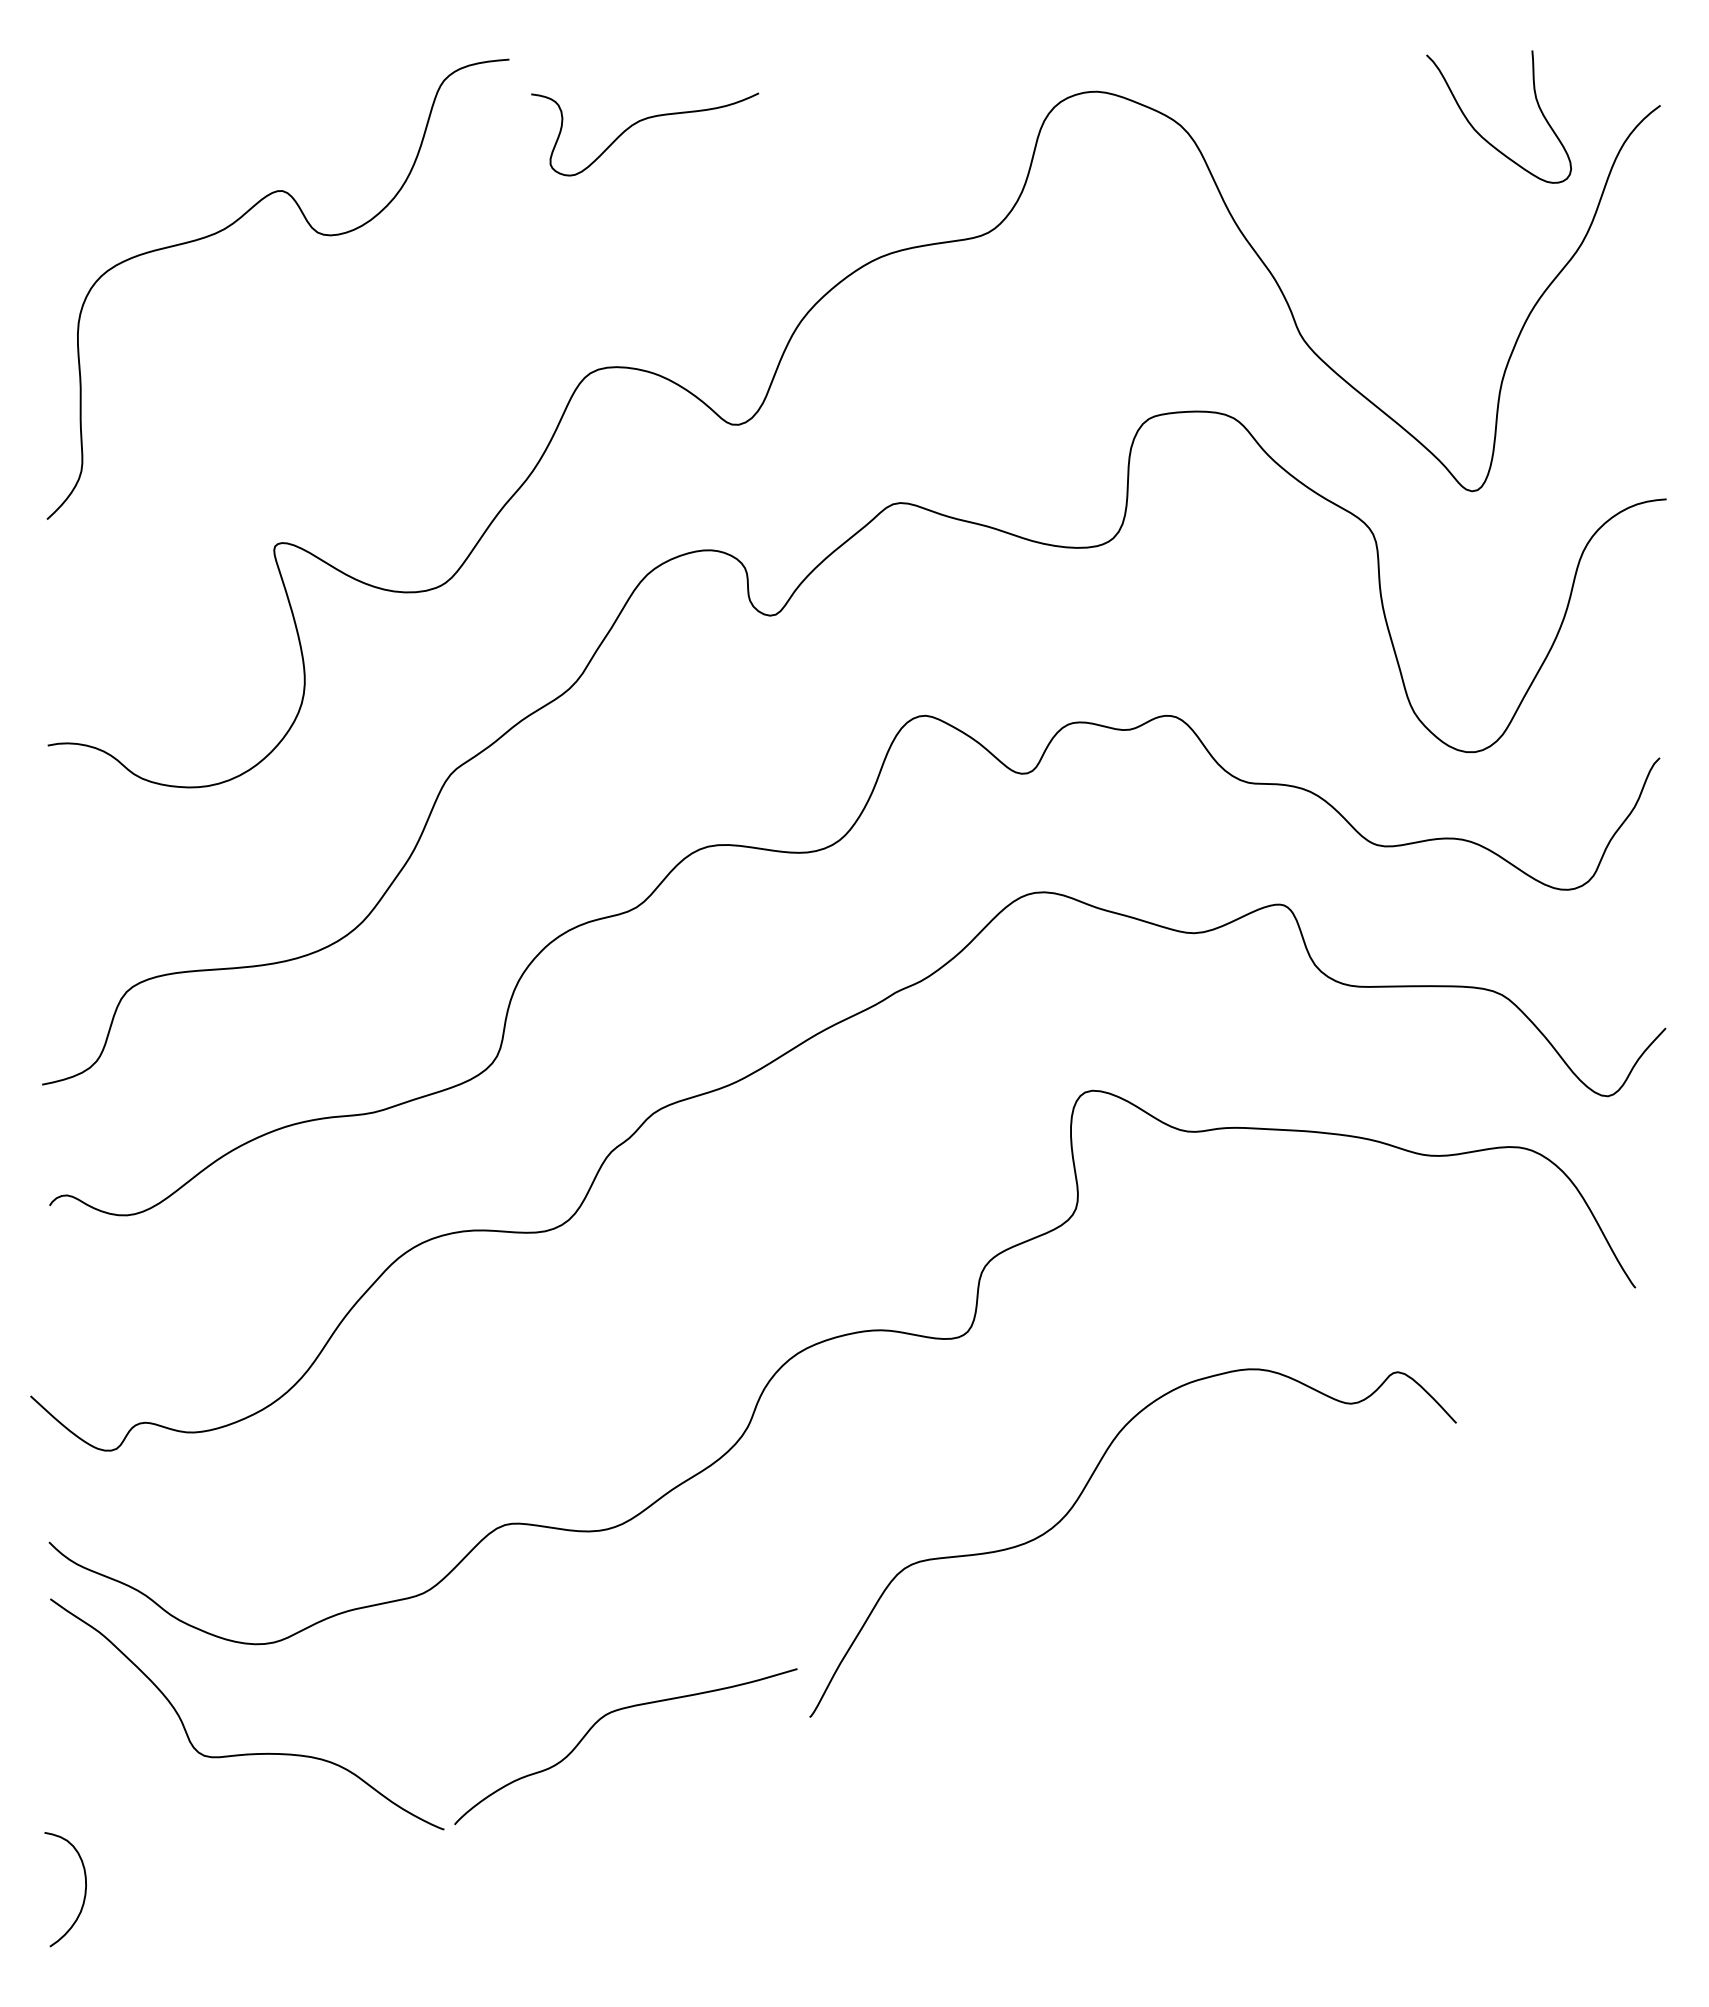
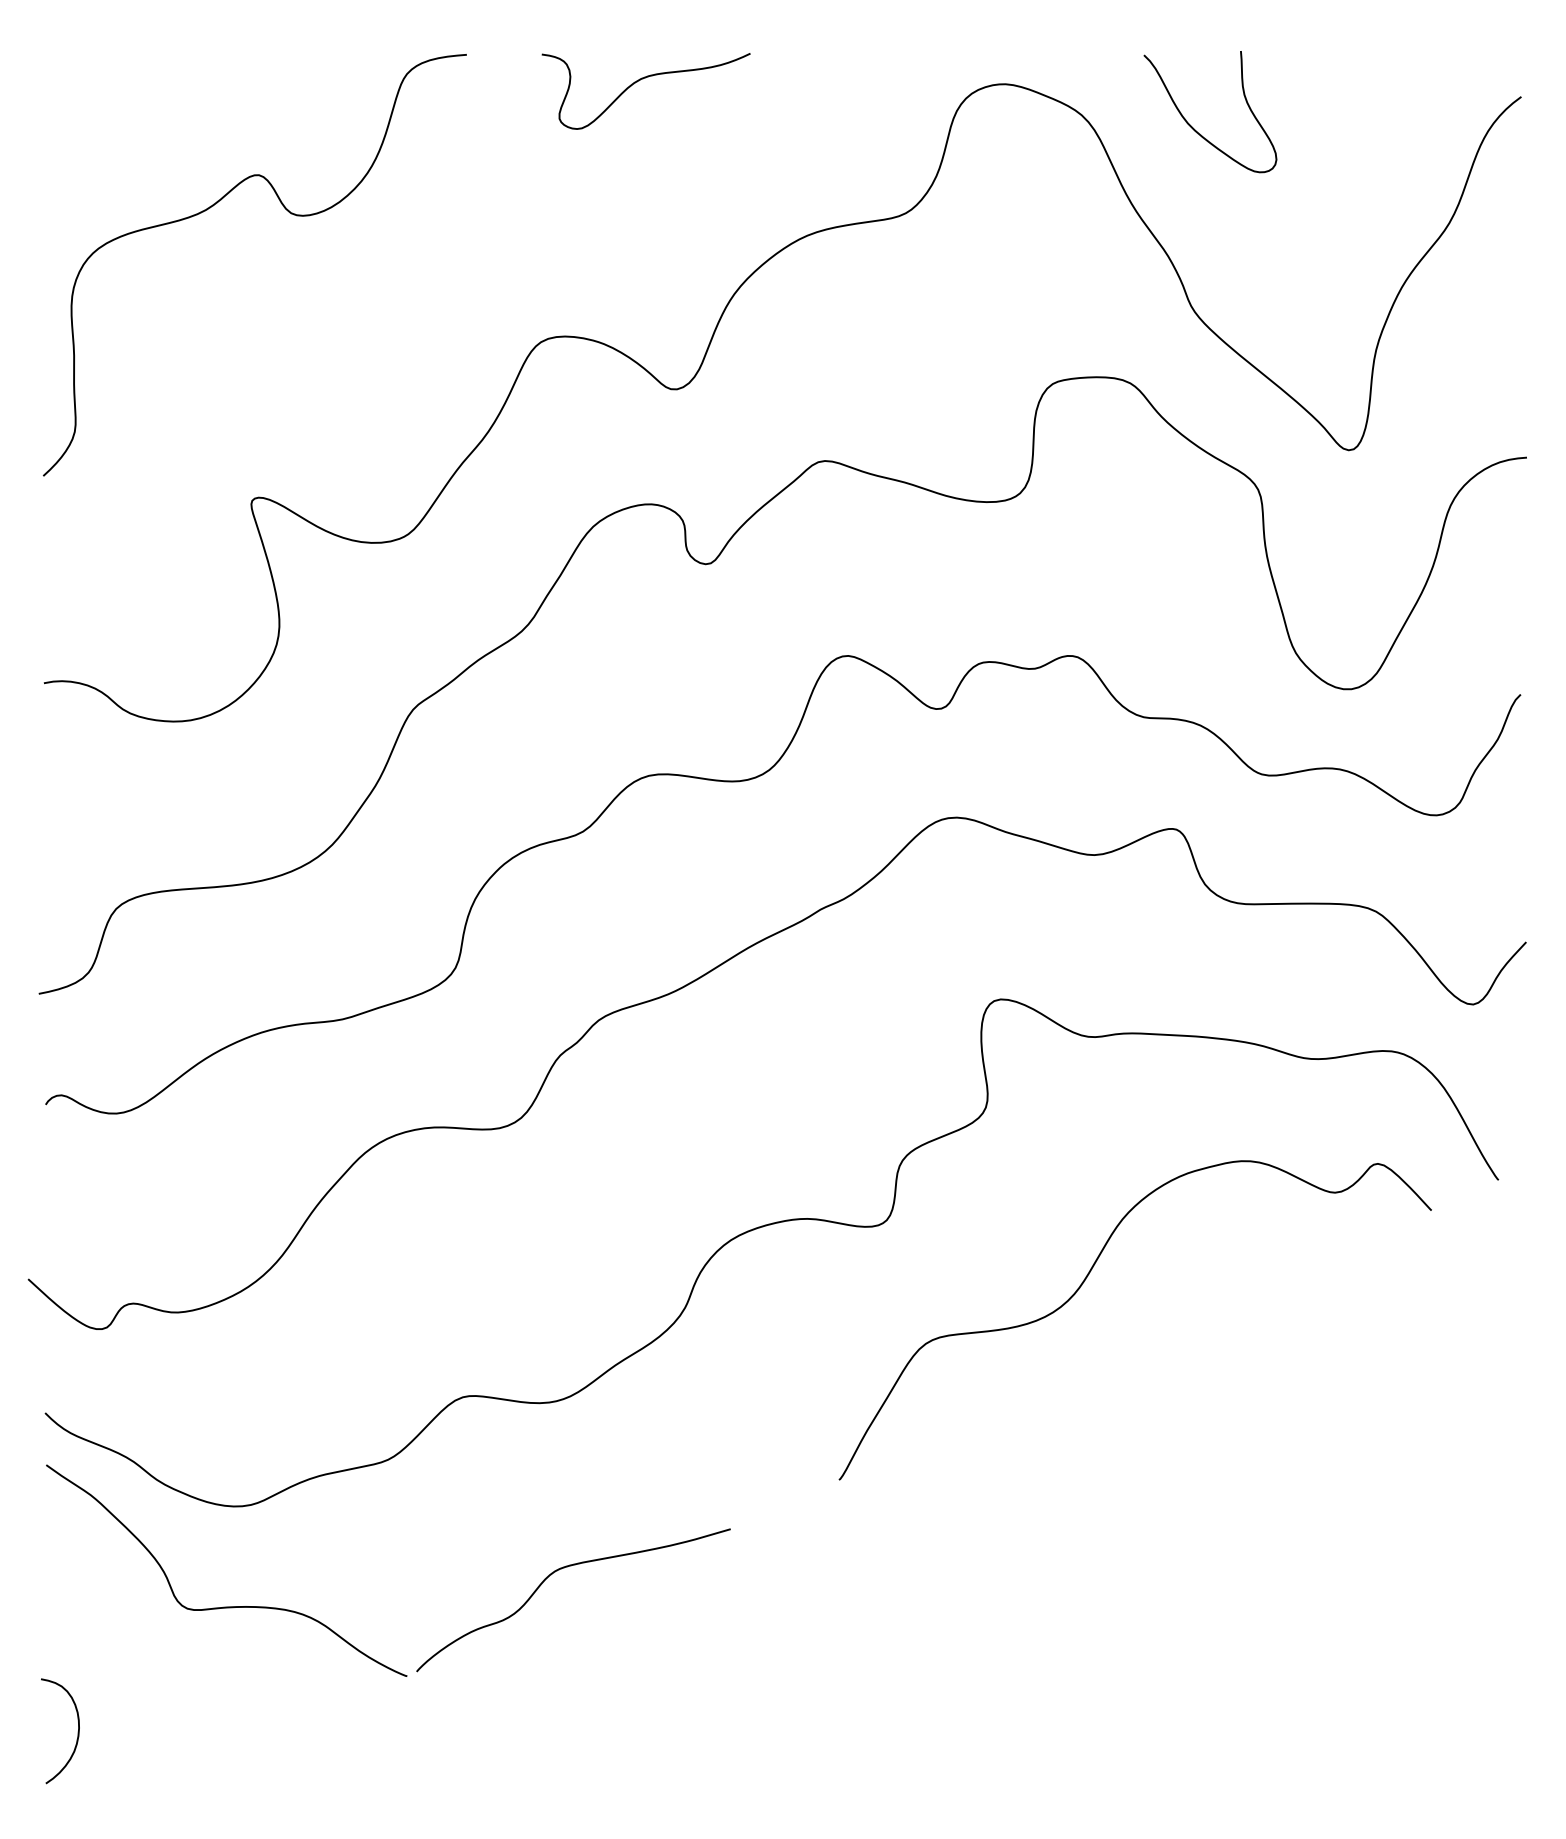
curve: (639, 122) -> (641, 80), moved
curve: (1480, 134) -> (1193, 127), moved
curve: (1078, 1500) -> (1085, 1281), moved

